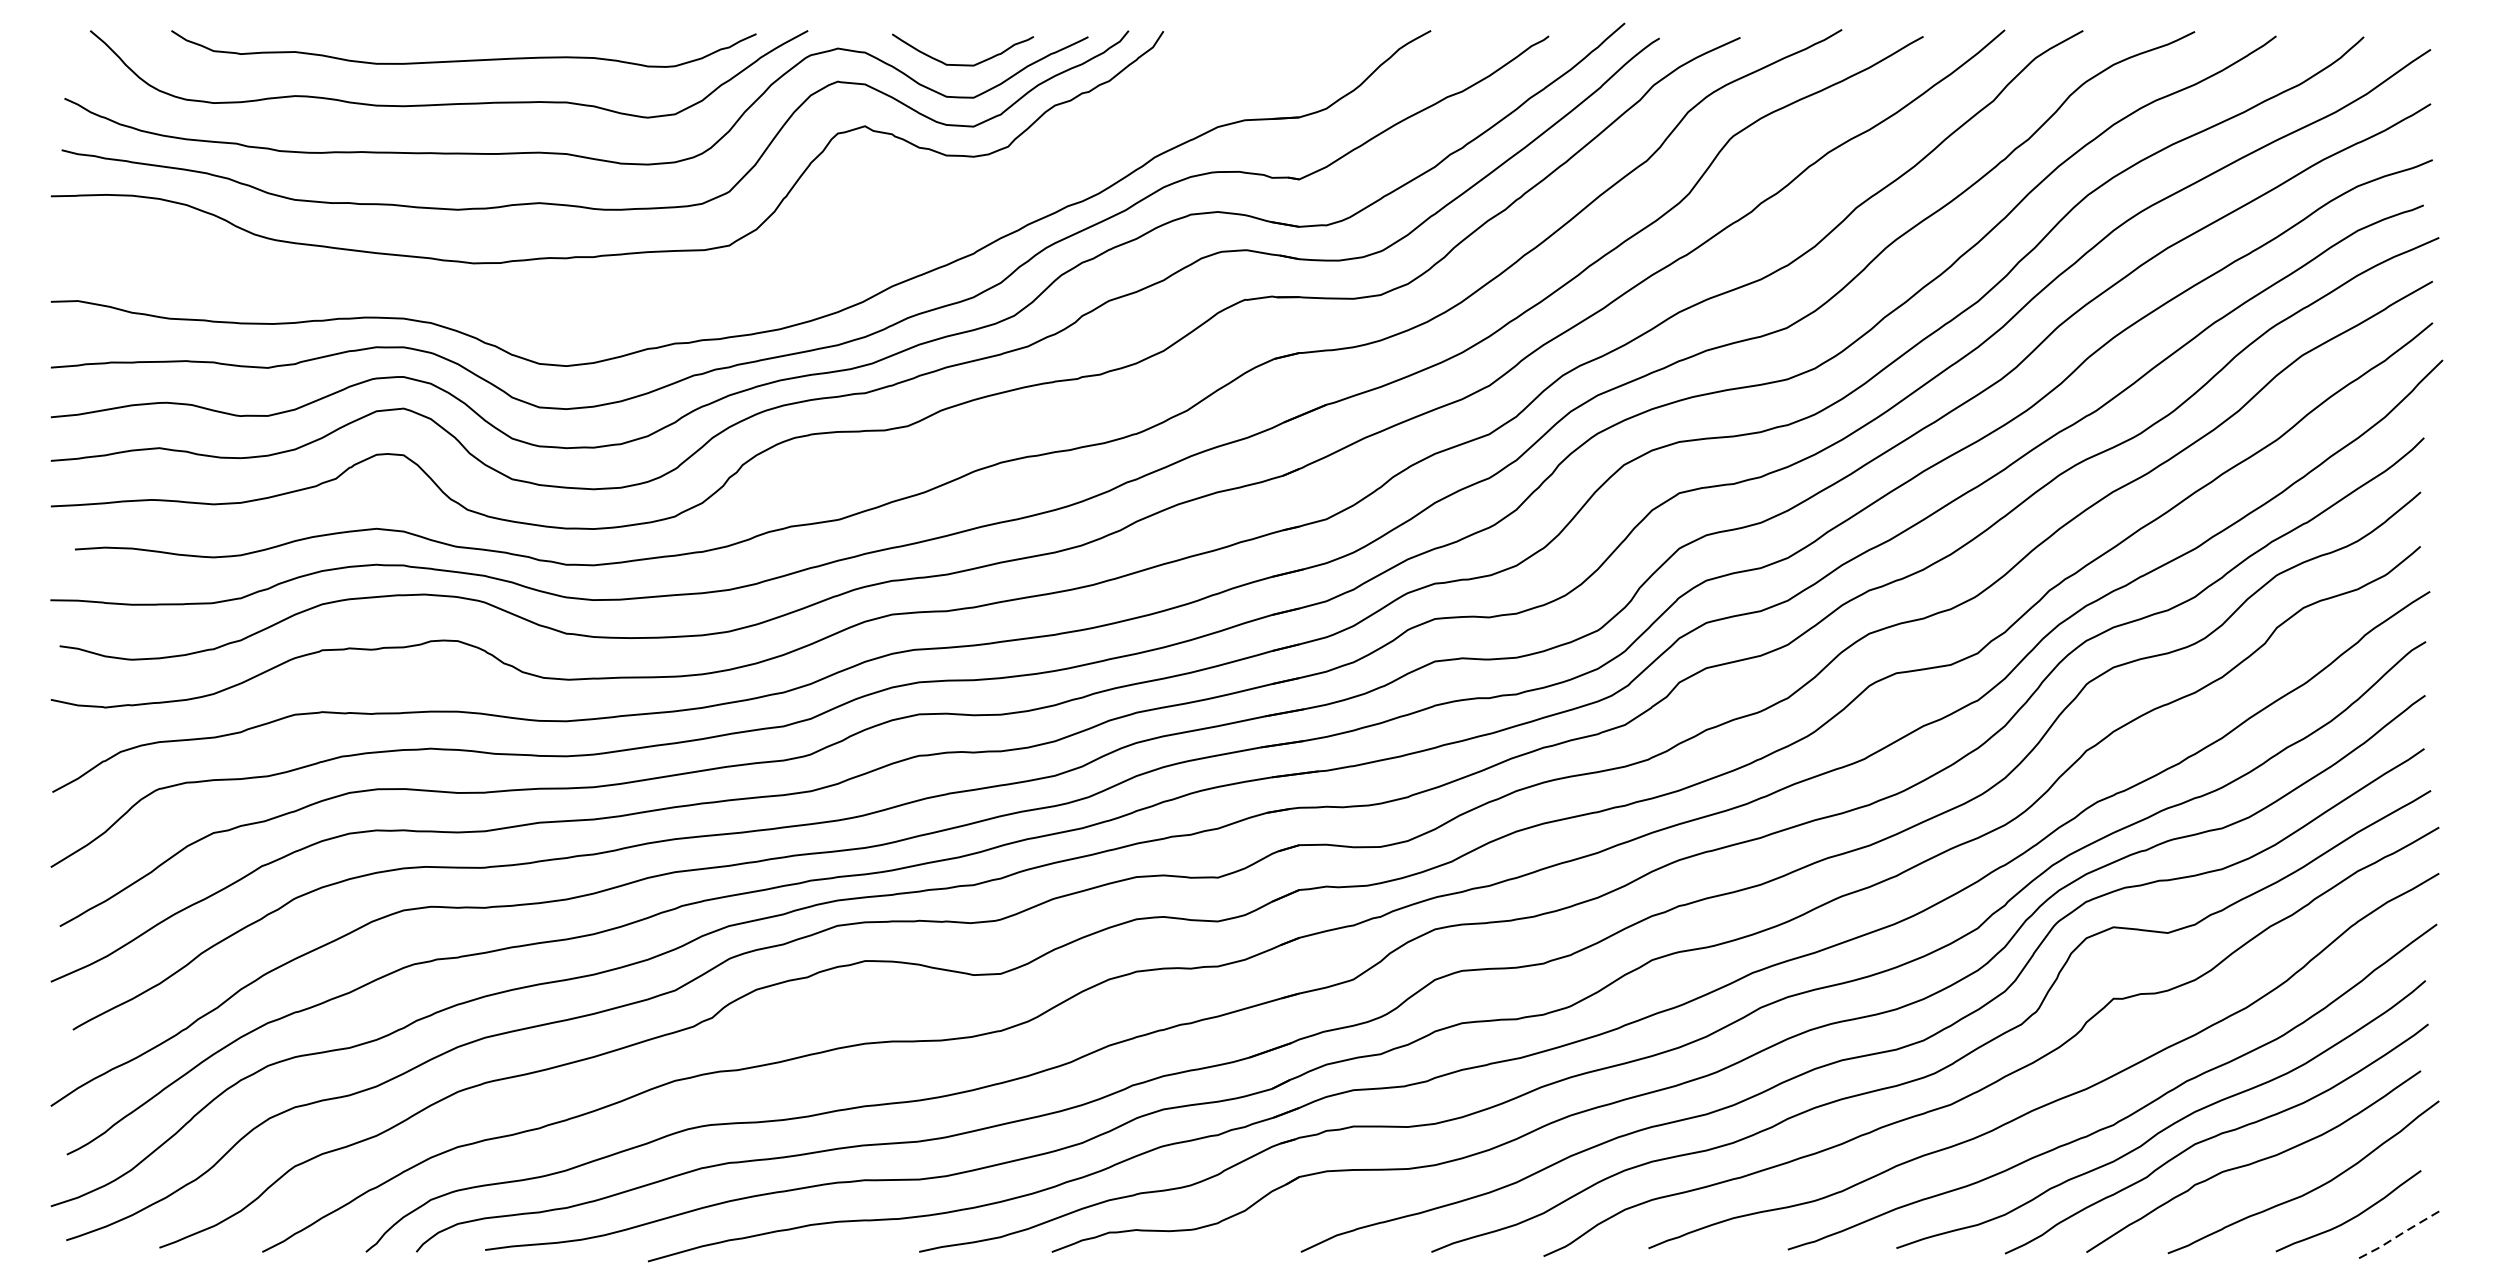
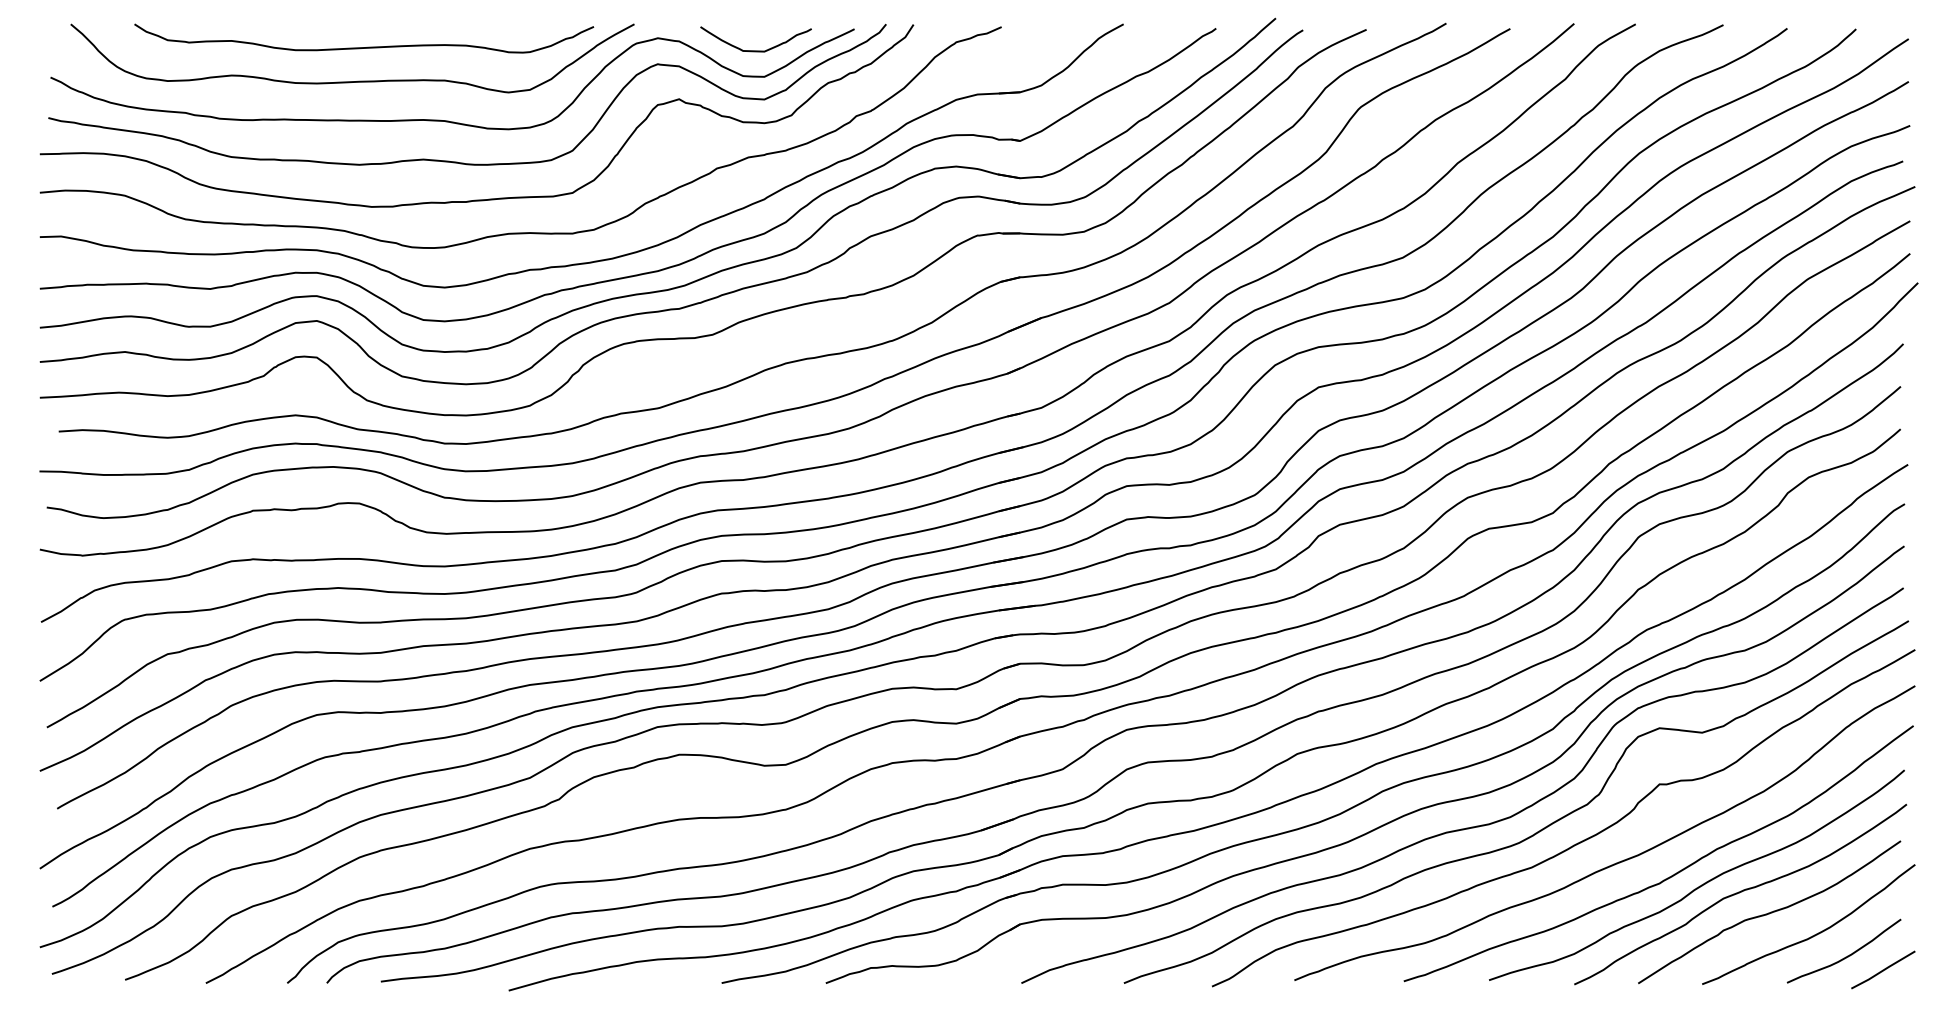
curve: (662, 295) -> (520, 232), added
line: (2398, 1235) -> (1883, 970), dashed -> solid

